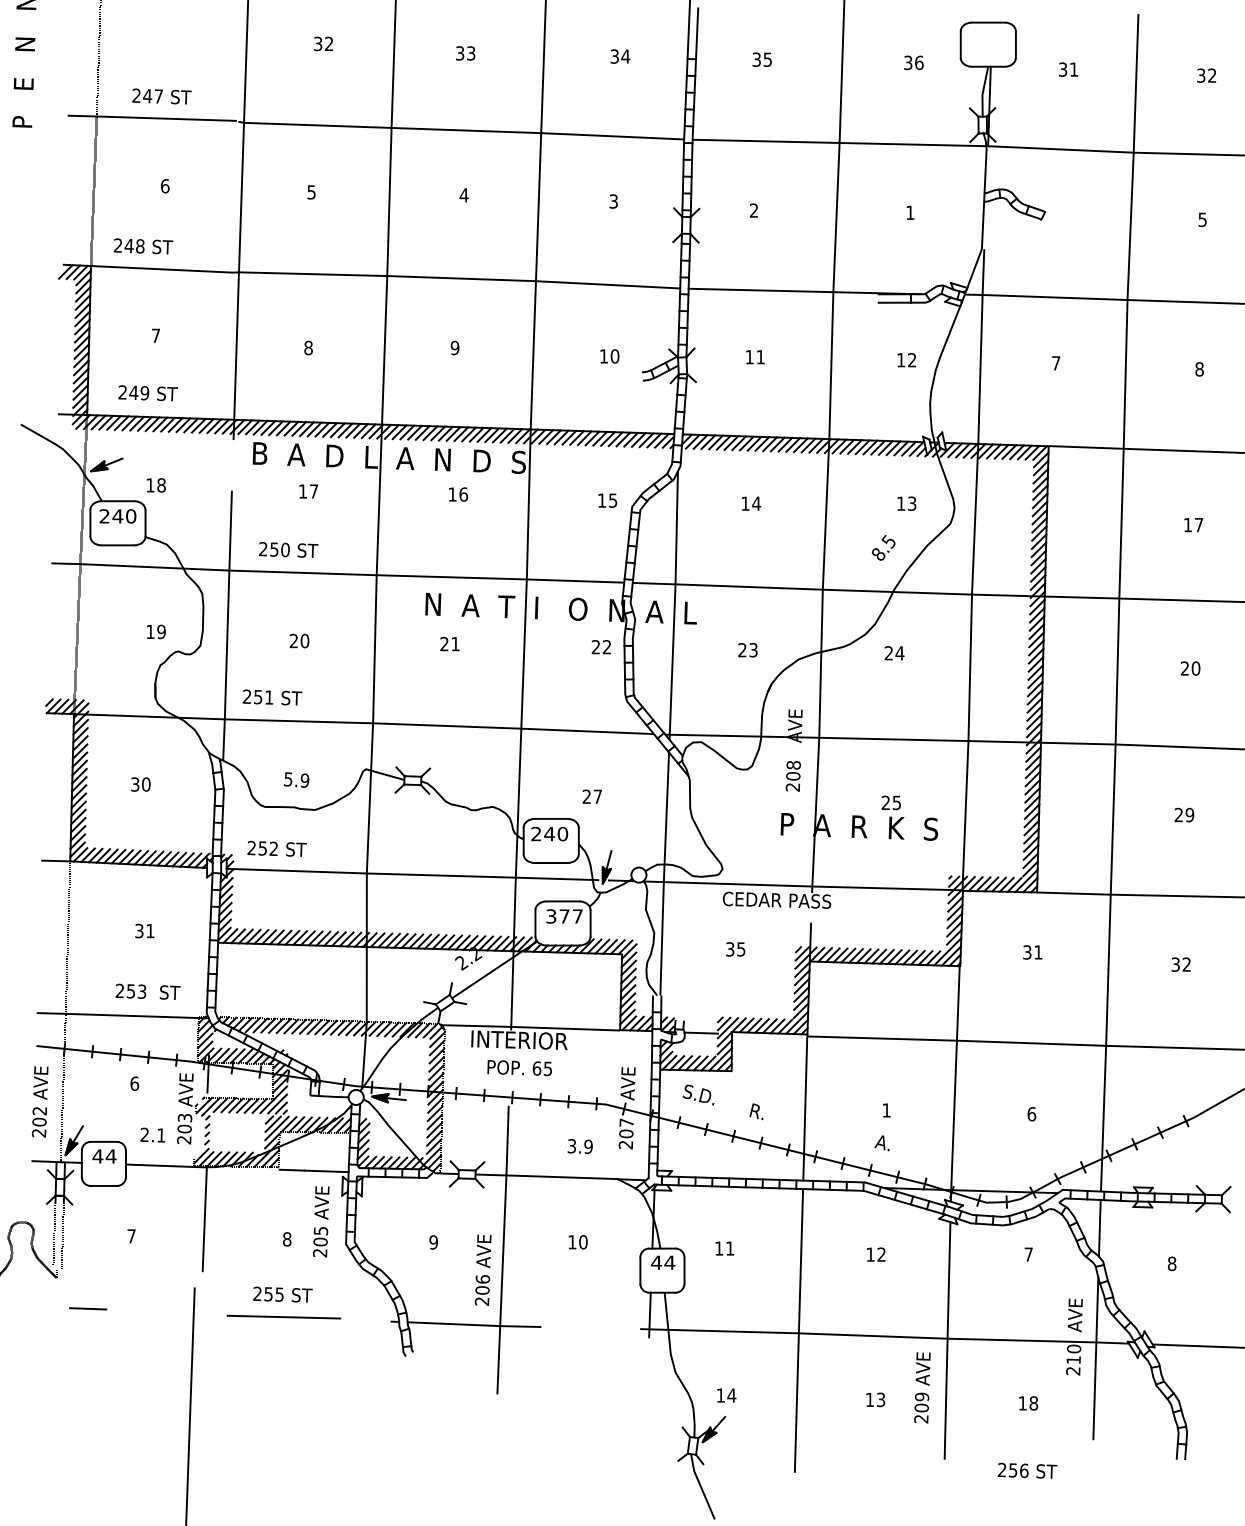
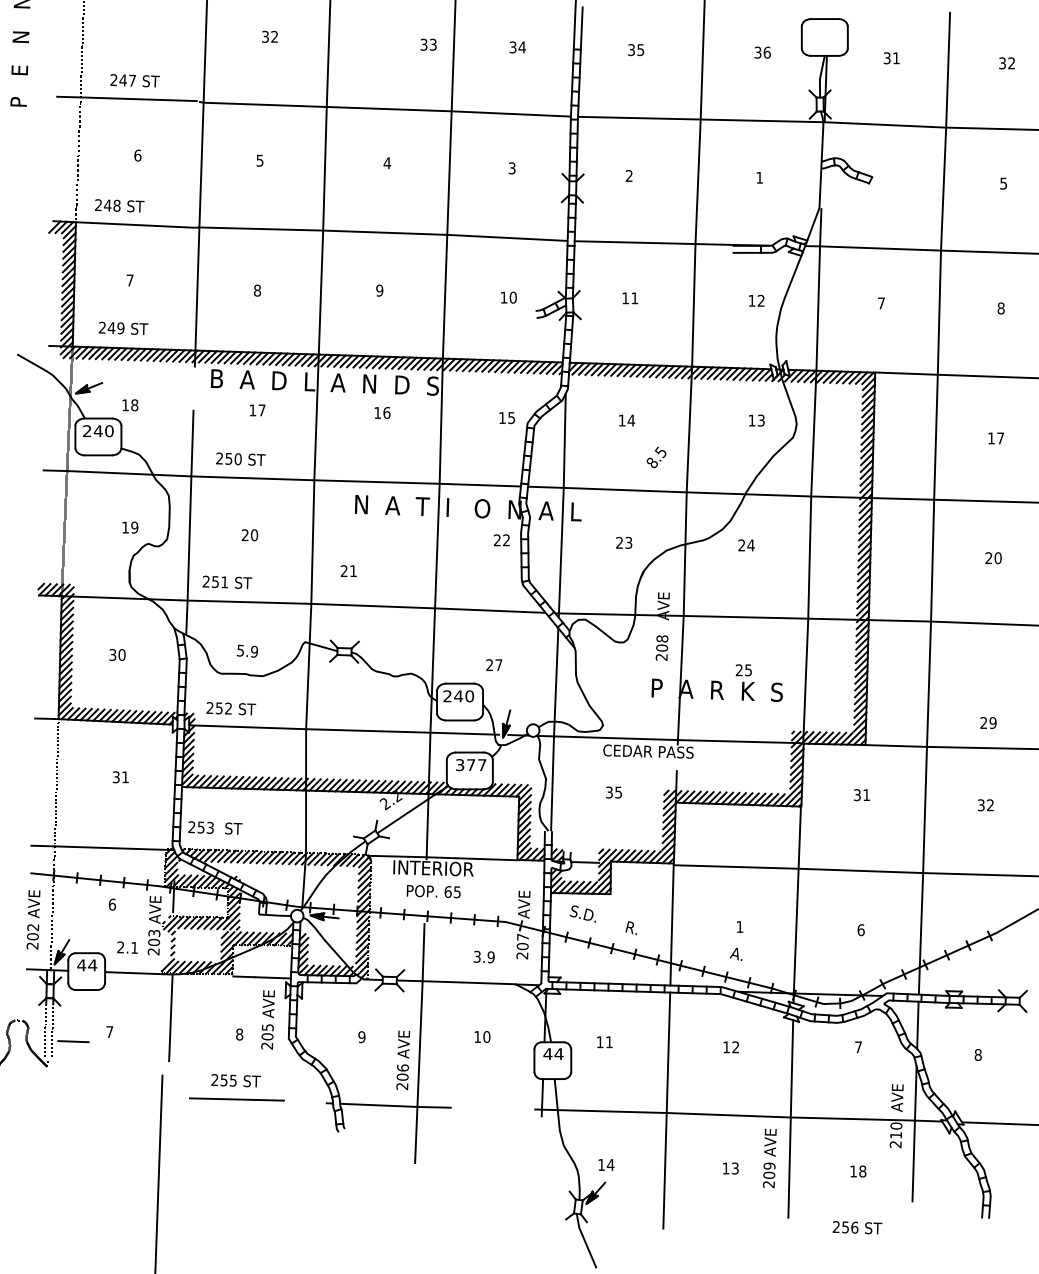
text: (465, 53) -> (428, 44), moved
text: (883, 547) -> (656, 457), moved
text: (449, 644) -> (348, 571), moved
text: (1184, 814) -> (988, 722), moved
text: (147, 991) -> (214, 827), moved
line: (88, 1308) -> (73, 1041), moved

